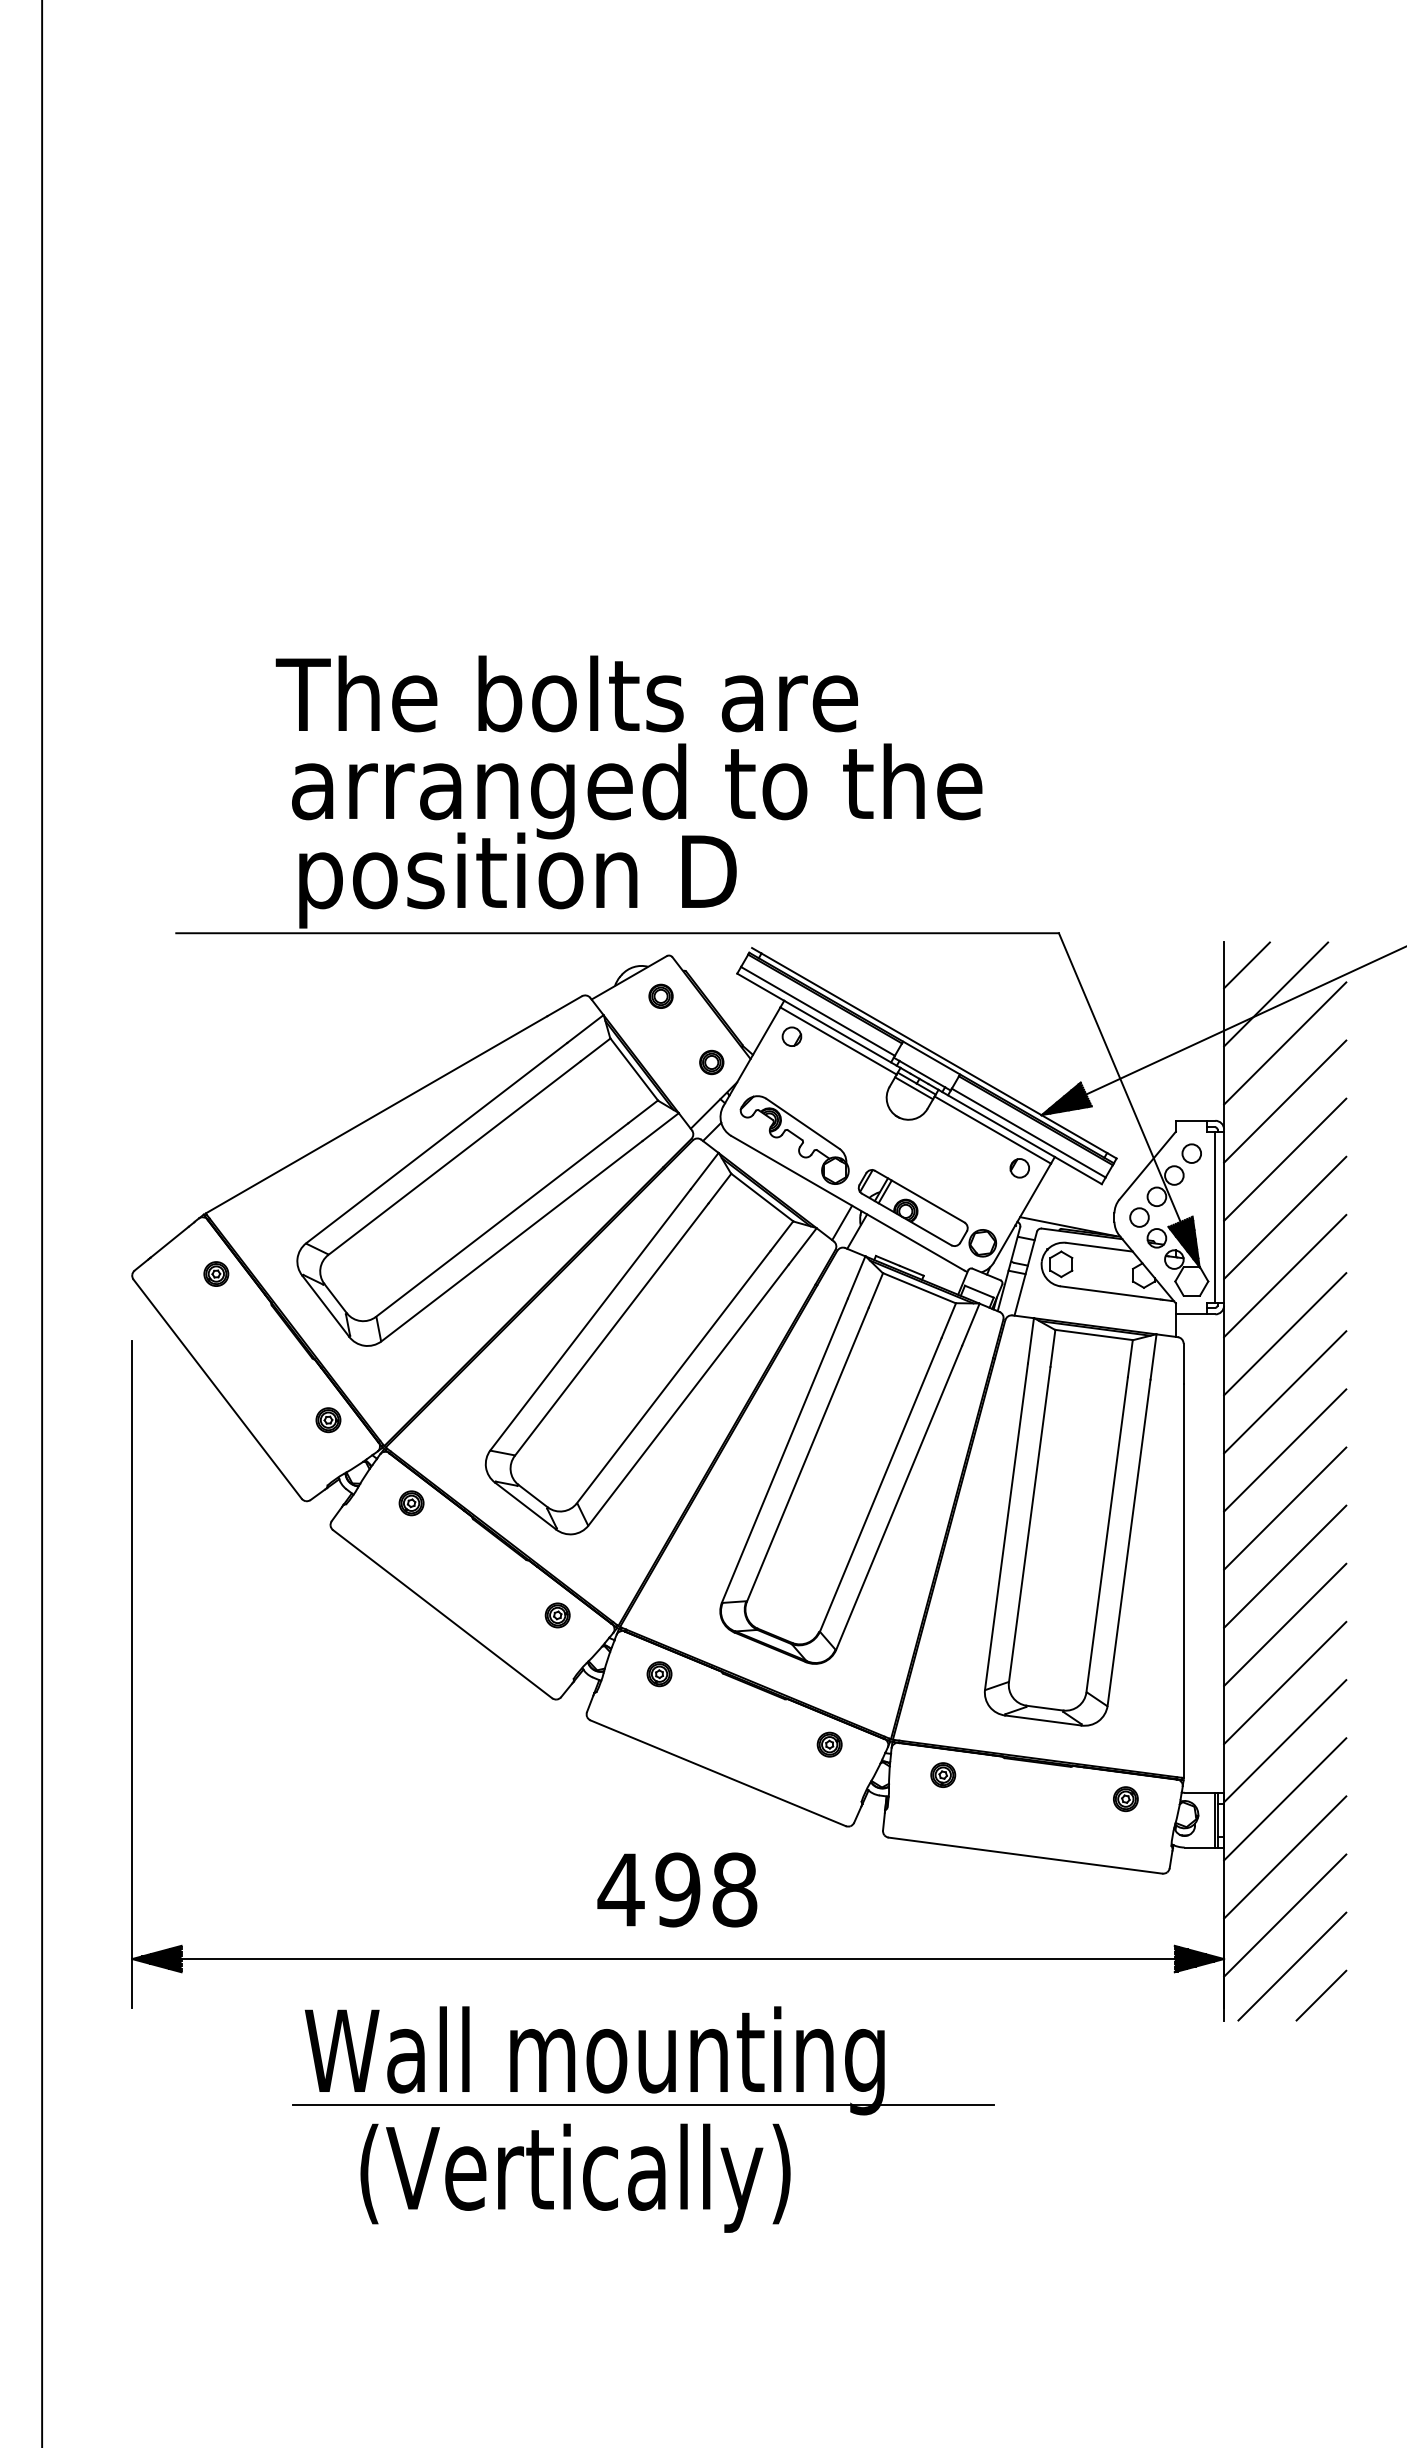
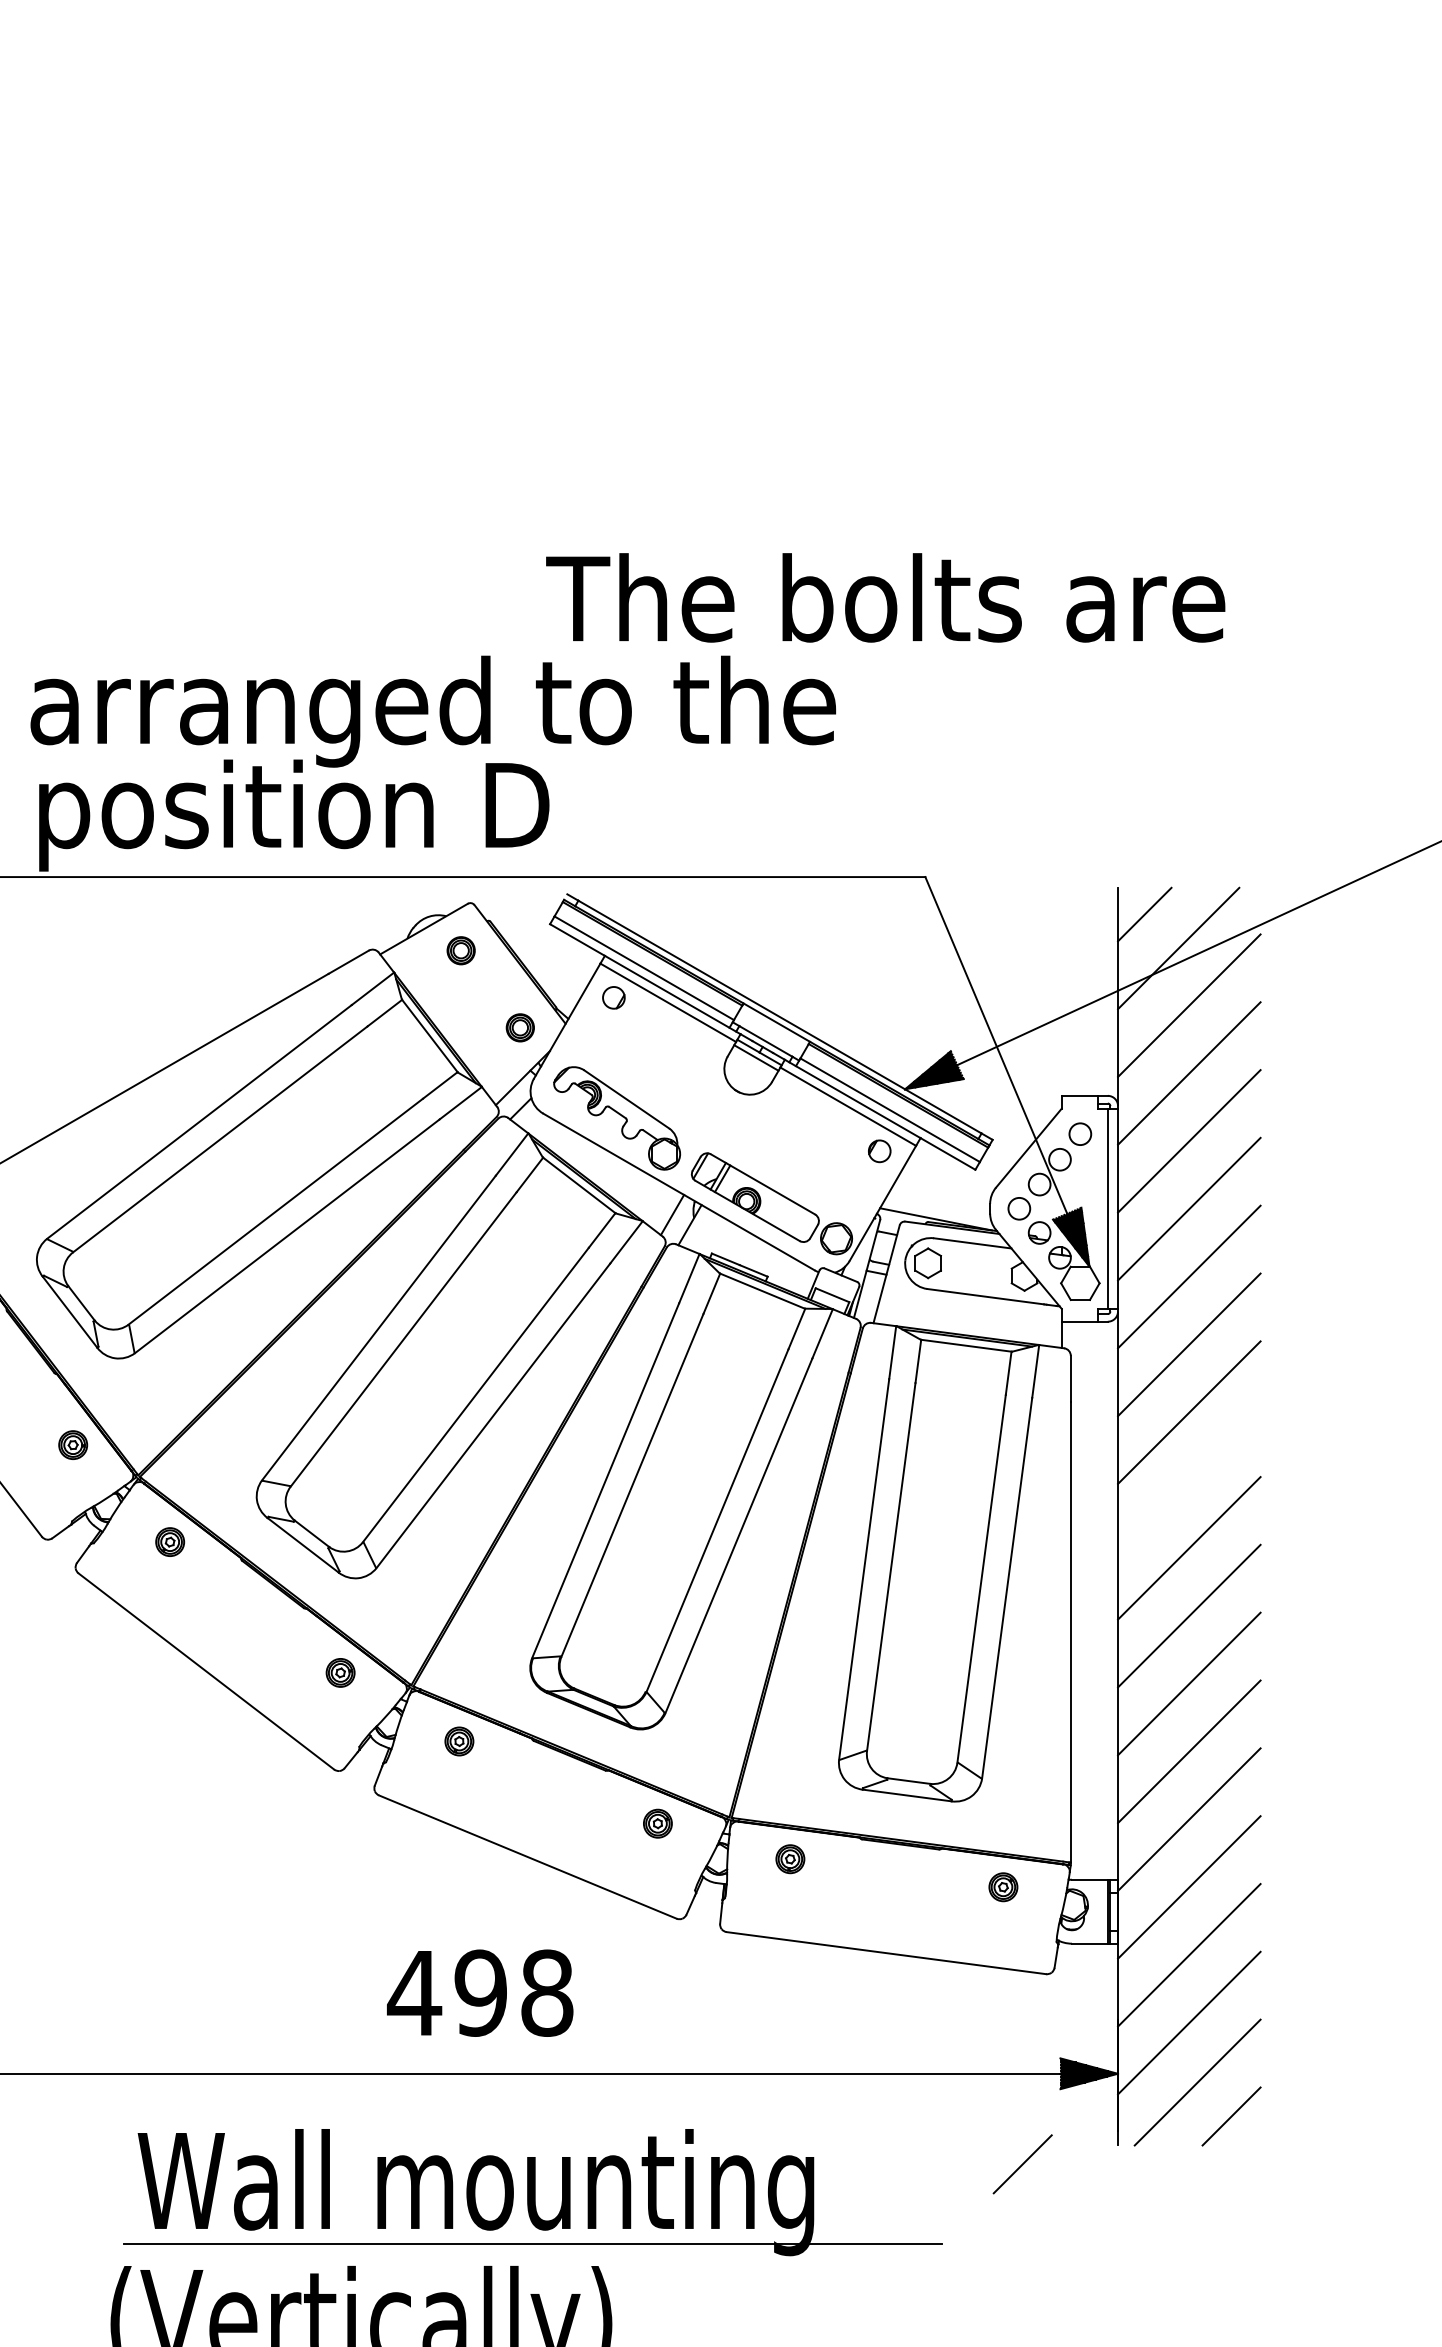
text: (566, 693) -> (885, 597), moved
line: (1285, 1450) -> (1189, 1480), removed
line: (1142, 2036) -> (1022, 2164), added
part: (643, 2060) -> (532, 2192), moved

